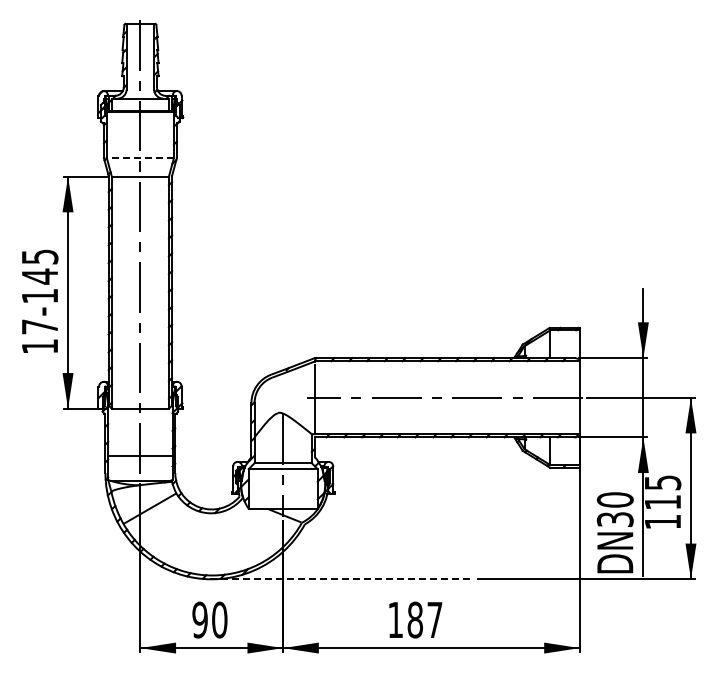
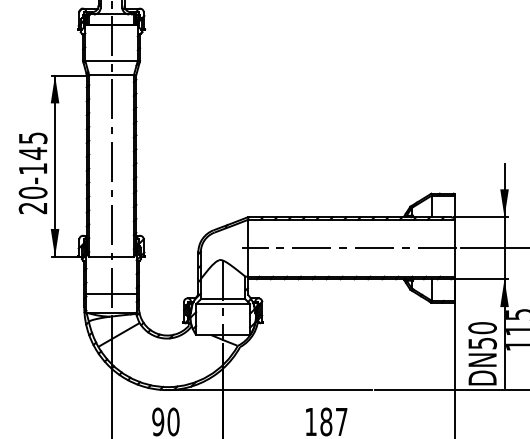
line: (140, 157) -> (111, 60), dashed -> solid
text: (39, 336) -> (32, 200), 17-145 -> 20-145
text: (614, 519) -> (481, 343), DN30 -> DN50
line: (342, 579) -> (269, 390), dashed -> solid

